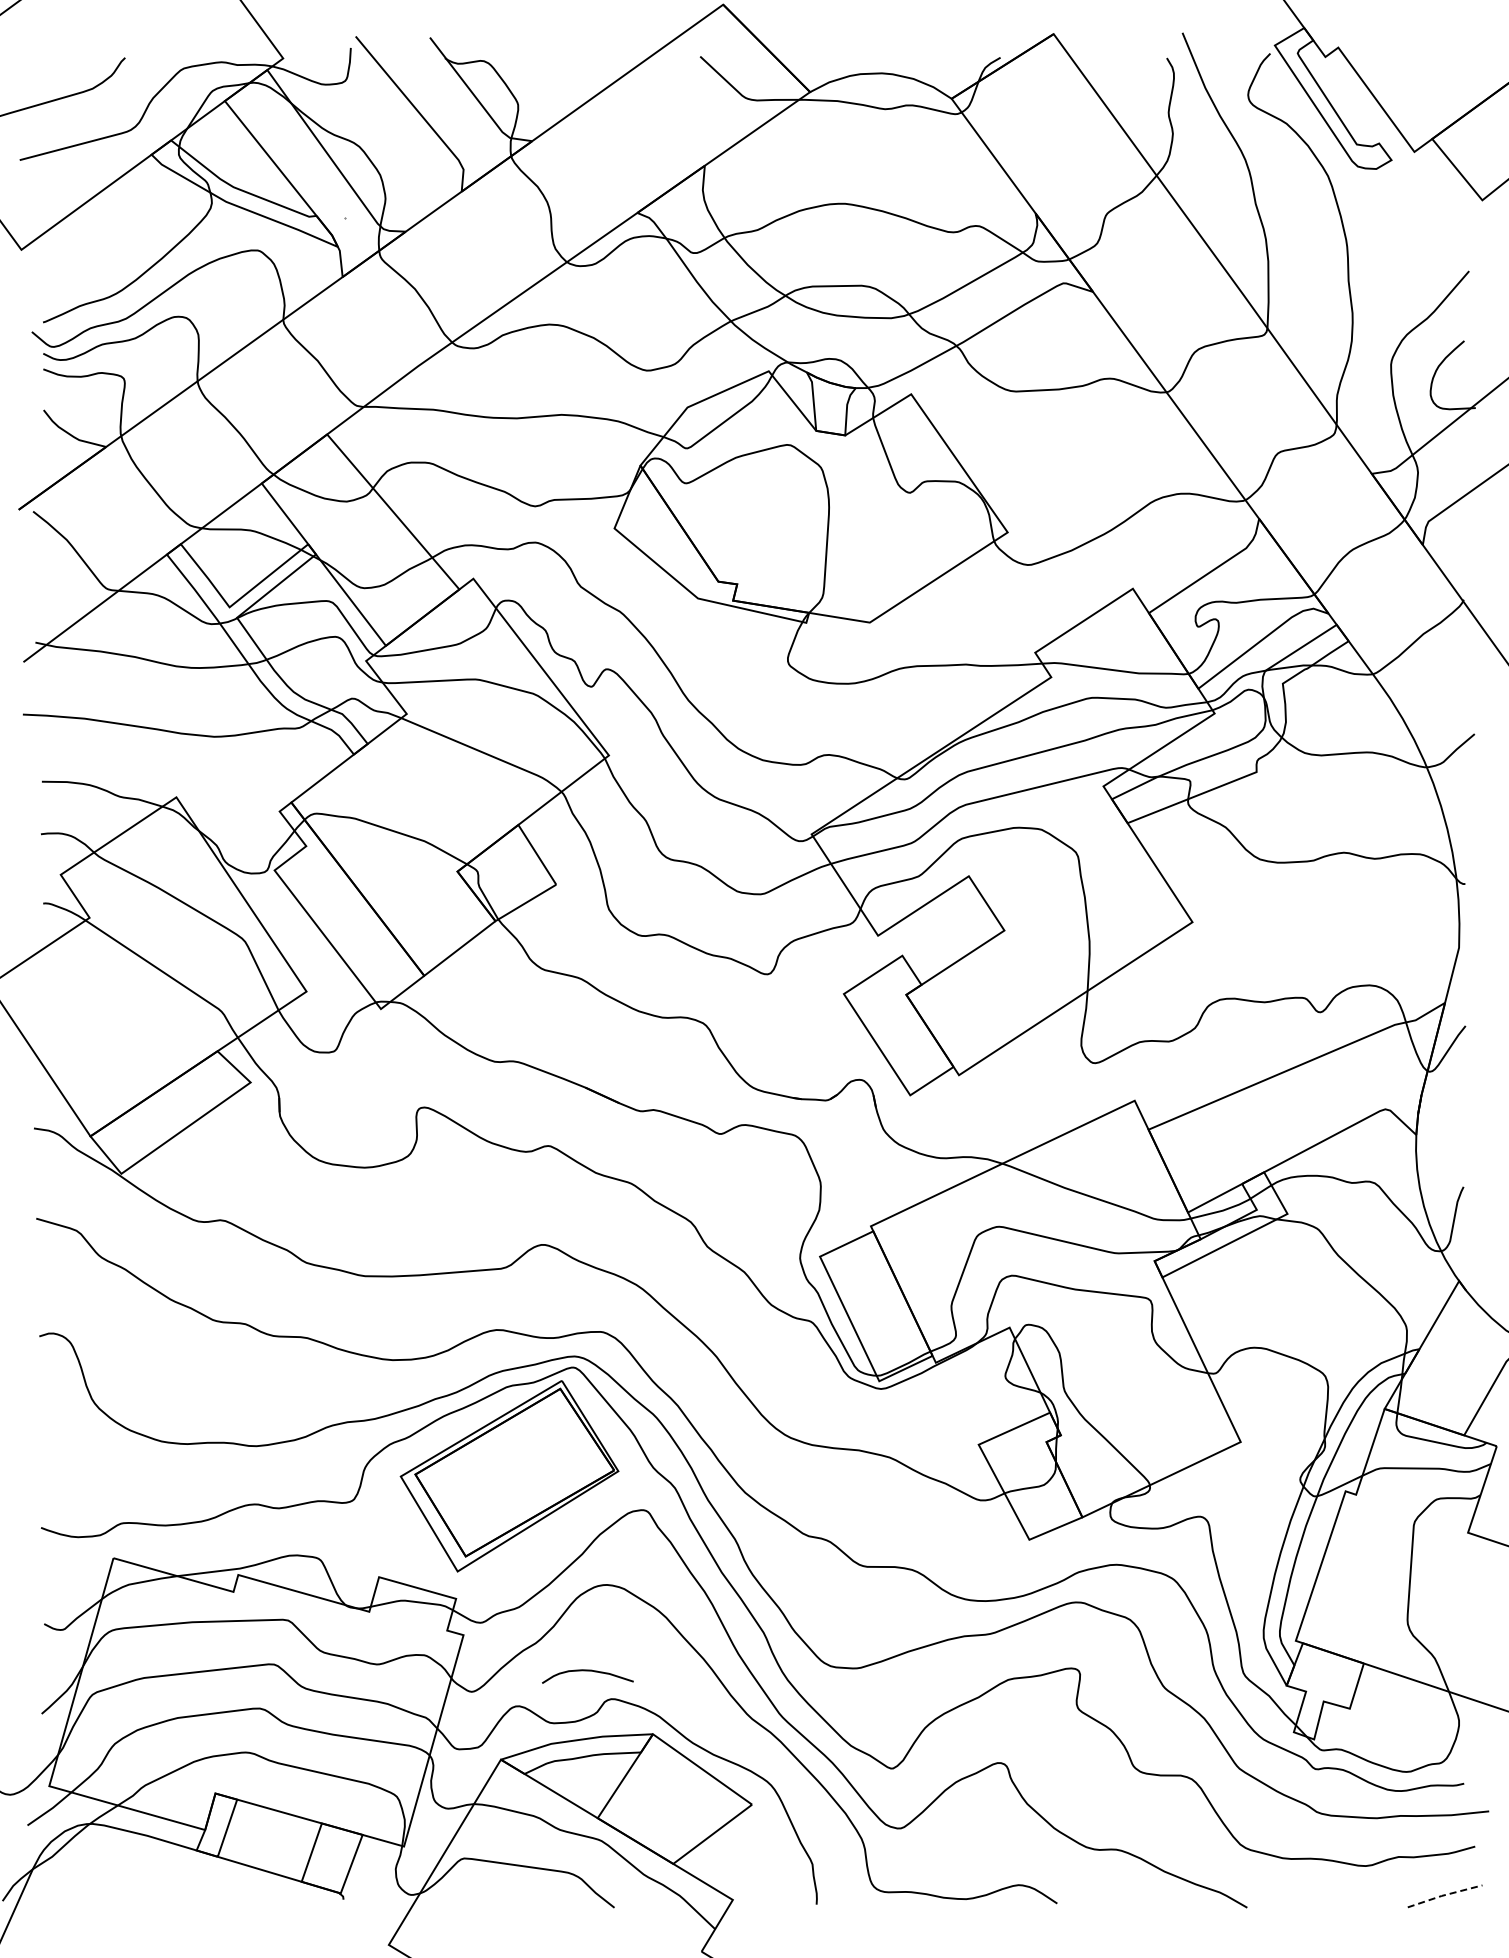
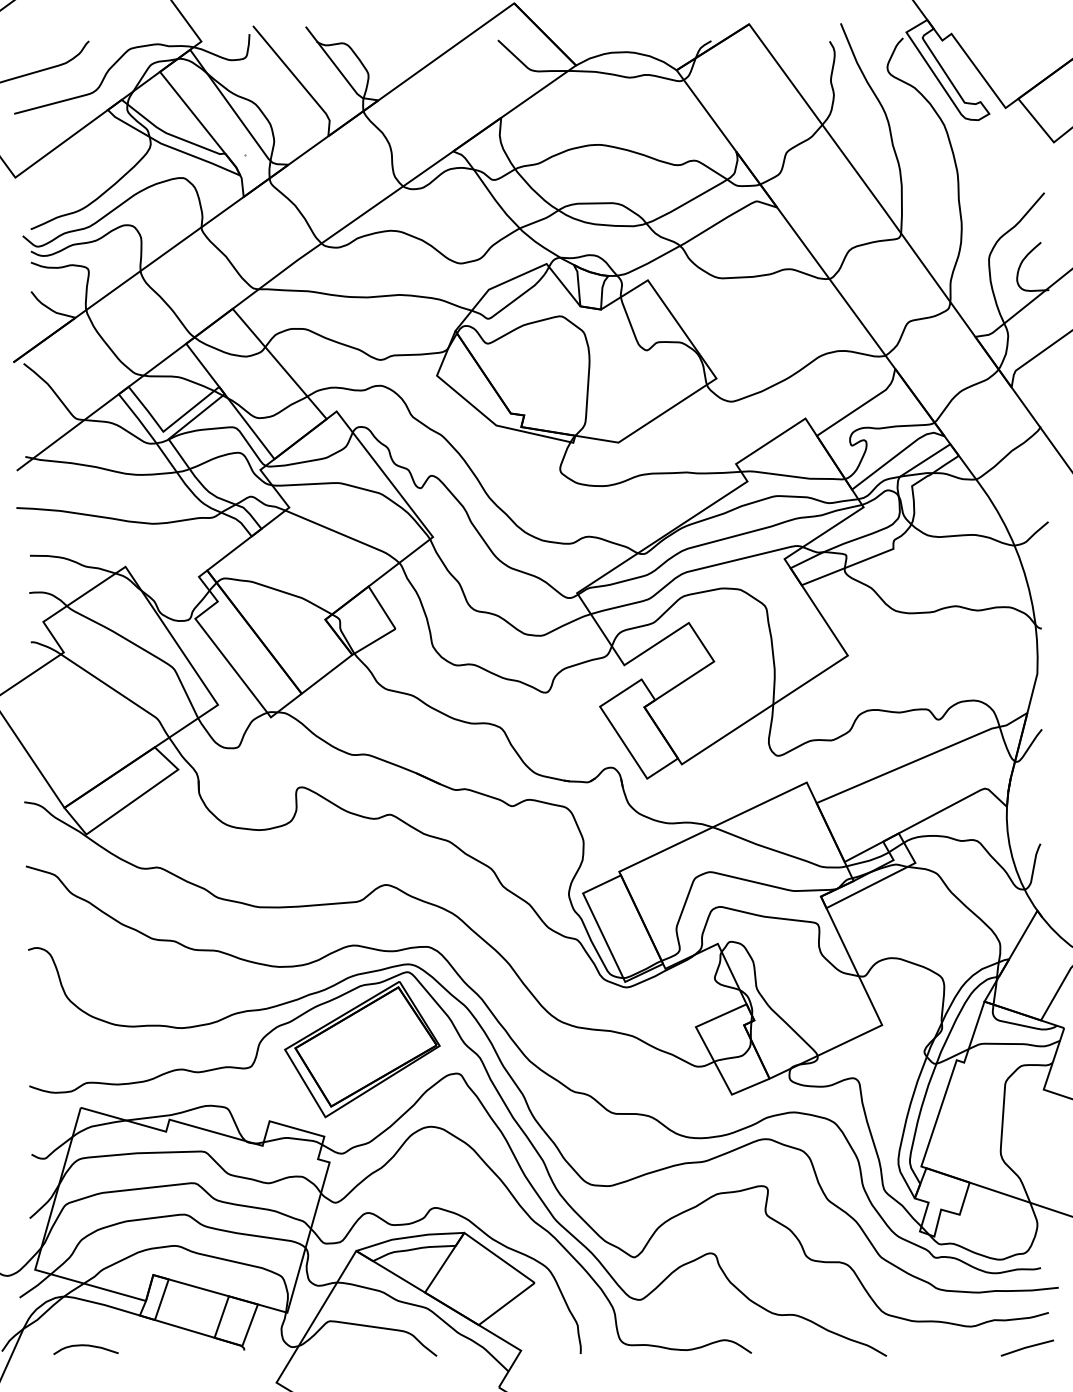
curve: (587, 1671) -> (85, 1346), moved
line: (1444, 1895) -> (1027, 1347), dashed -> solid

